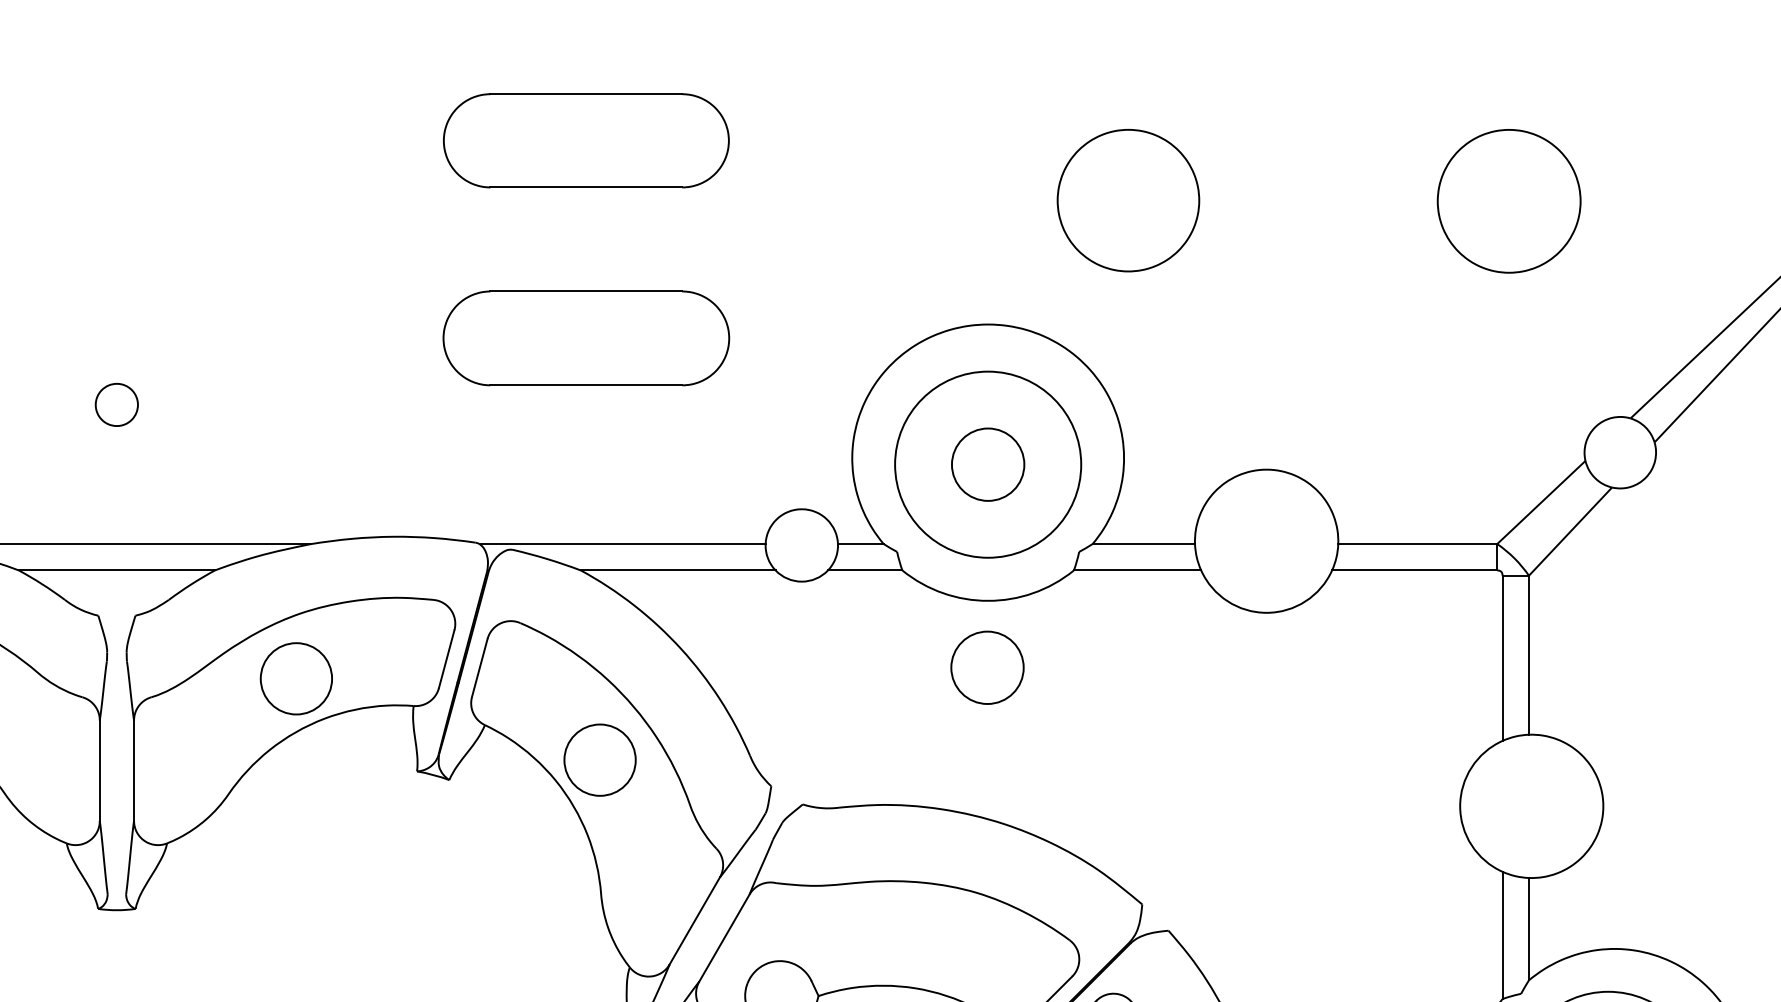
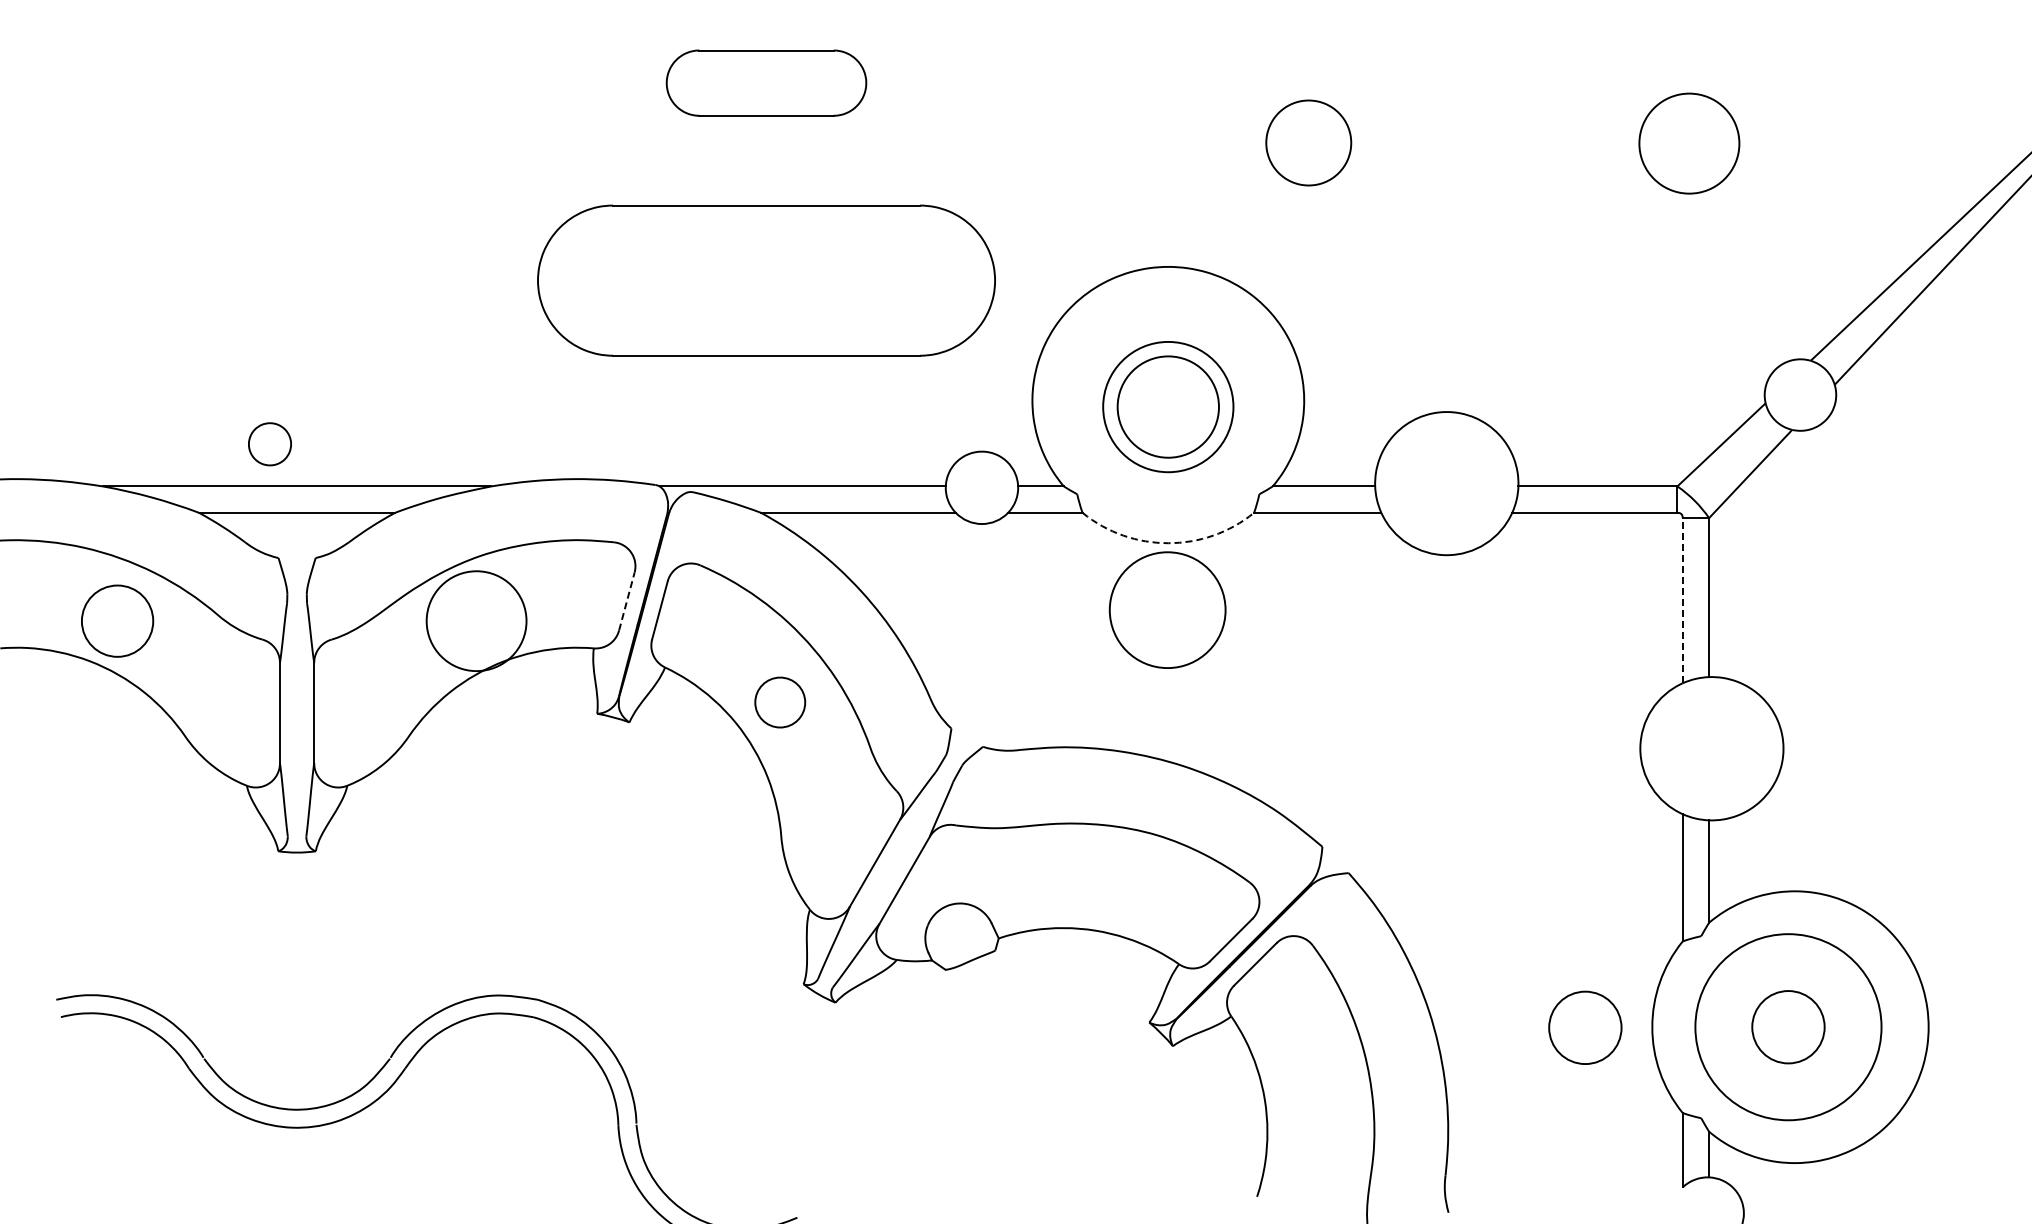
part: (586, 140) -> (766, 82), size x0.7
part: (1128, 200) -> (1308, 142), size x0.6
part: (1509, 201) -> (1689, 143), size x0.7
part: (586, 338) -> (766, 280), size x1.6
part: (116, 405) -> (269, 444), moved
circle: (988, 464) -> (1168, 406), size x1.4
circle: (988, 465) -> (1168, 407), size x0.7
arc: (988, 601) -> (1168, 543), solid -> dashed
line: (1502, 658) -> (1682, 600), solid -> dashed
line: (446, 659) -> (626, 601), solid -> dashed
circle: (987, 667) -> (1167, 609), size x1.6
circle: (296, 678) -> (476, 620), size x1.4
circle: (599, 760) -> (779, 702), size x0.7

